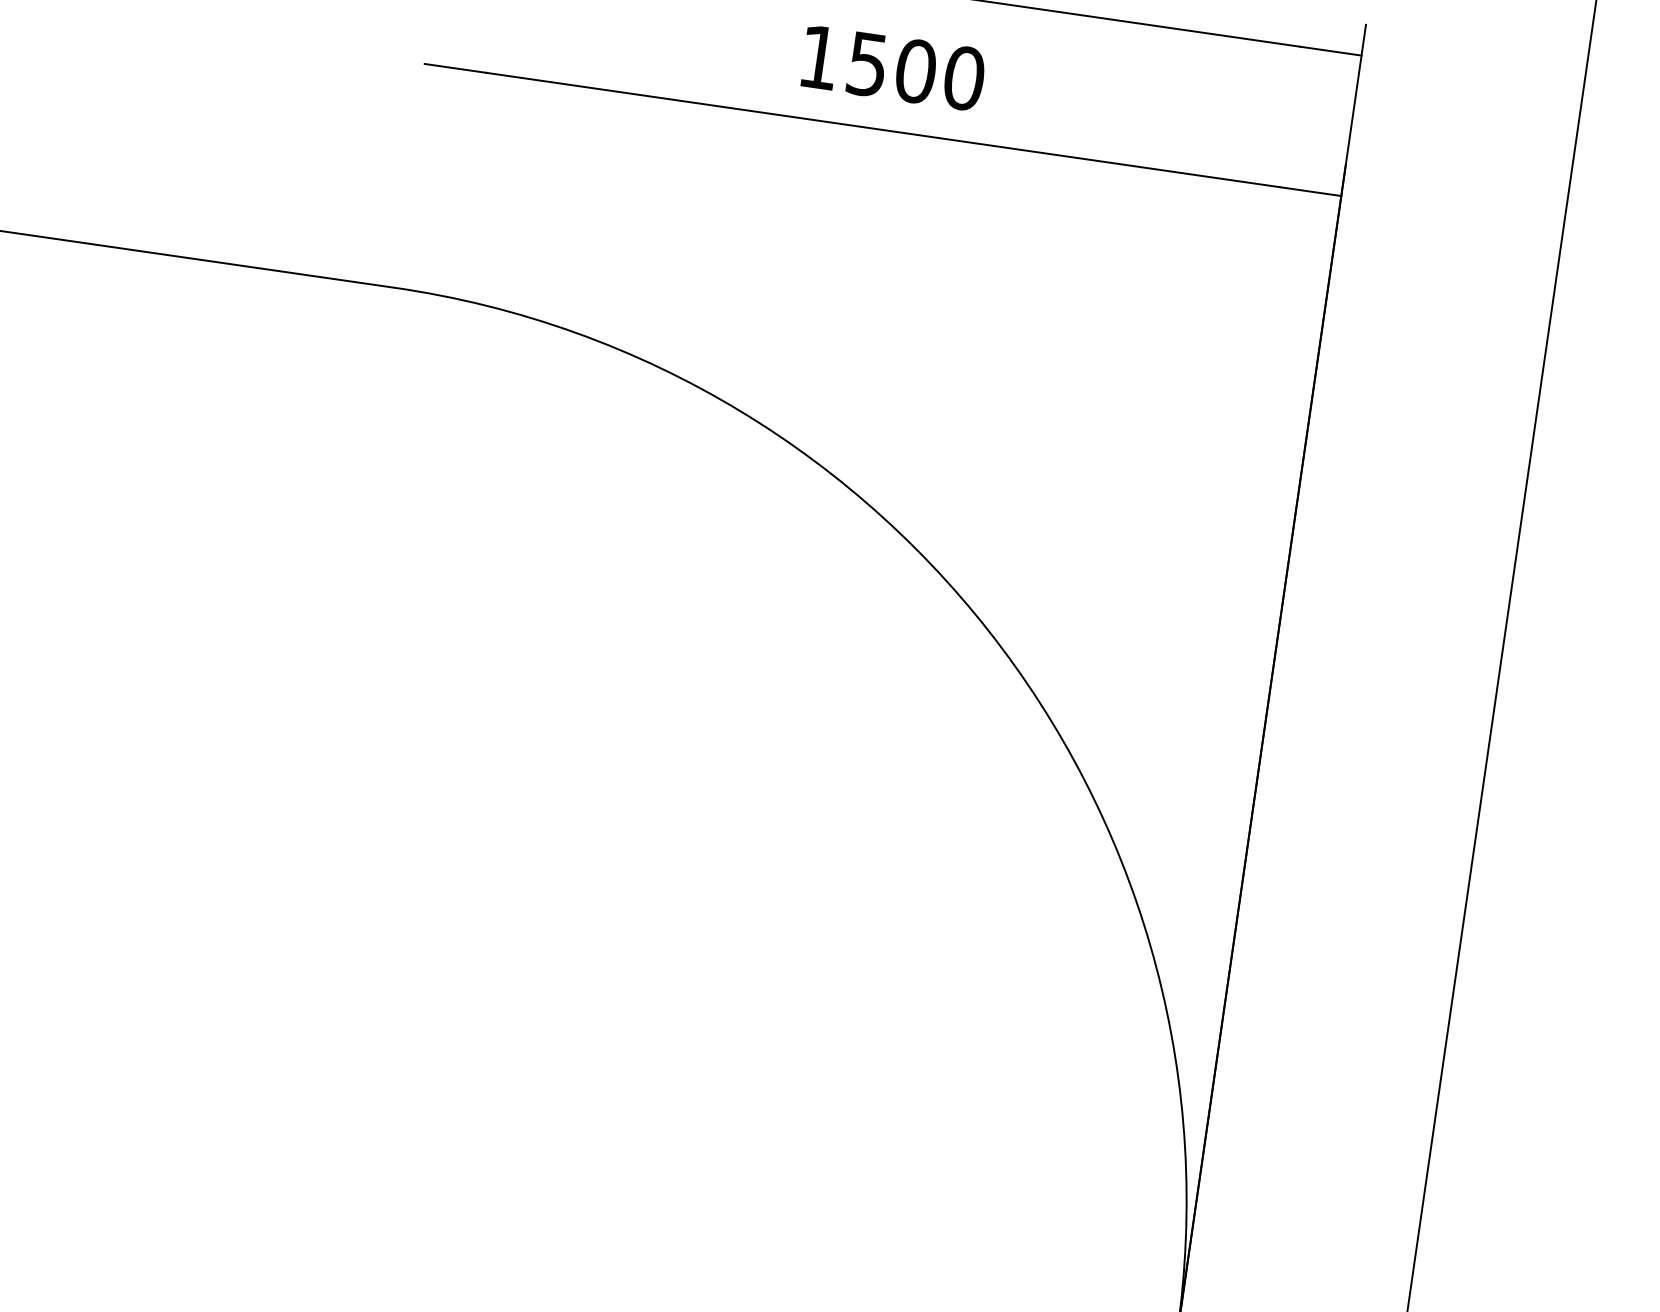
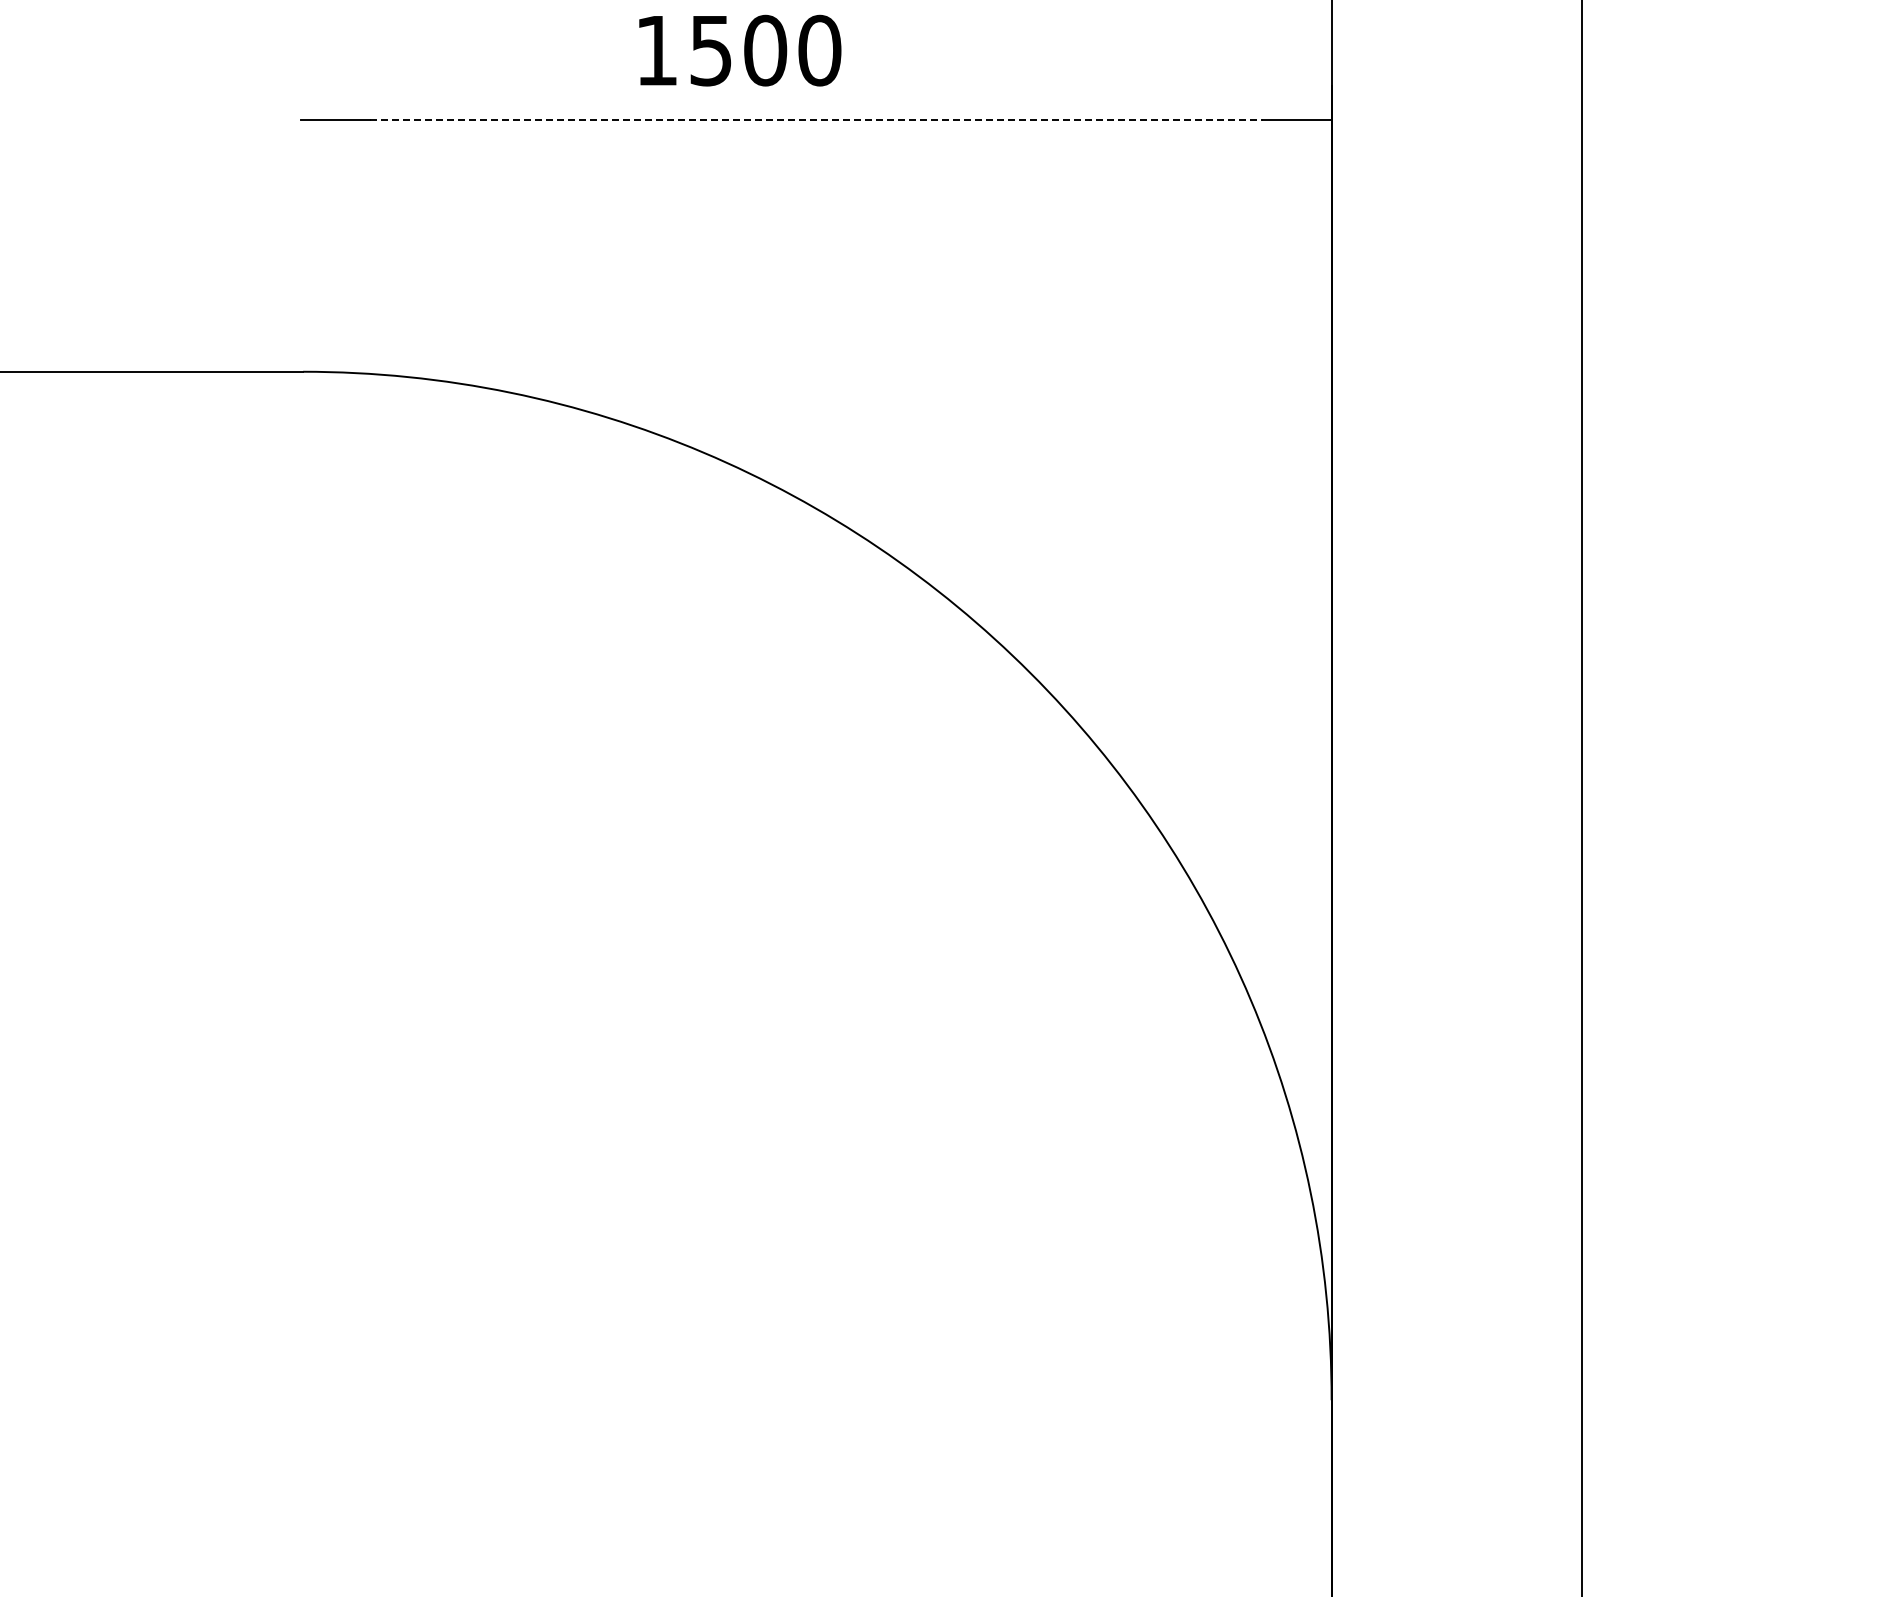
text: (893, 68) -> (740, 50), moved
line: (883, 130) -> (817, 120), solid -> dashed

